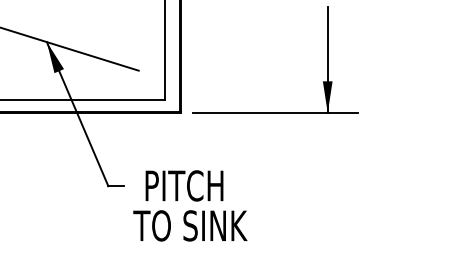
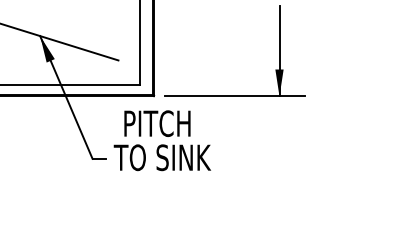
text: (190, 205) -> (162, 140), moved

